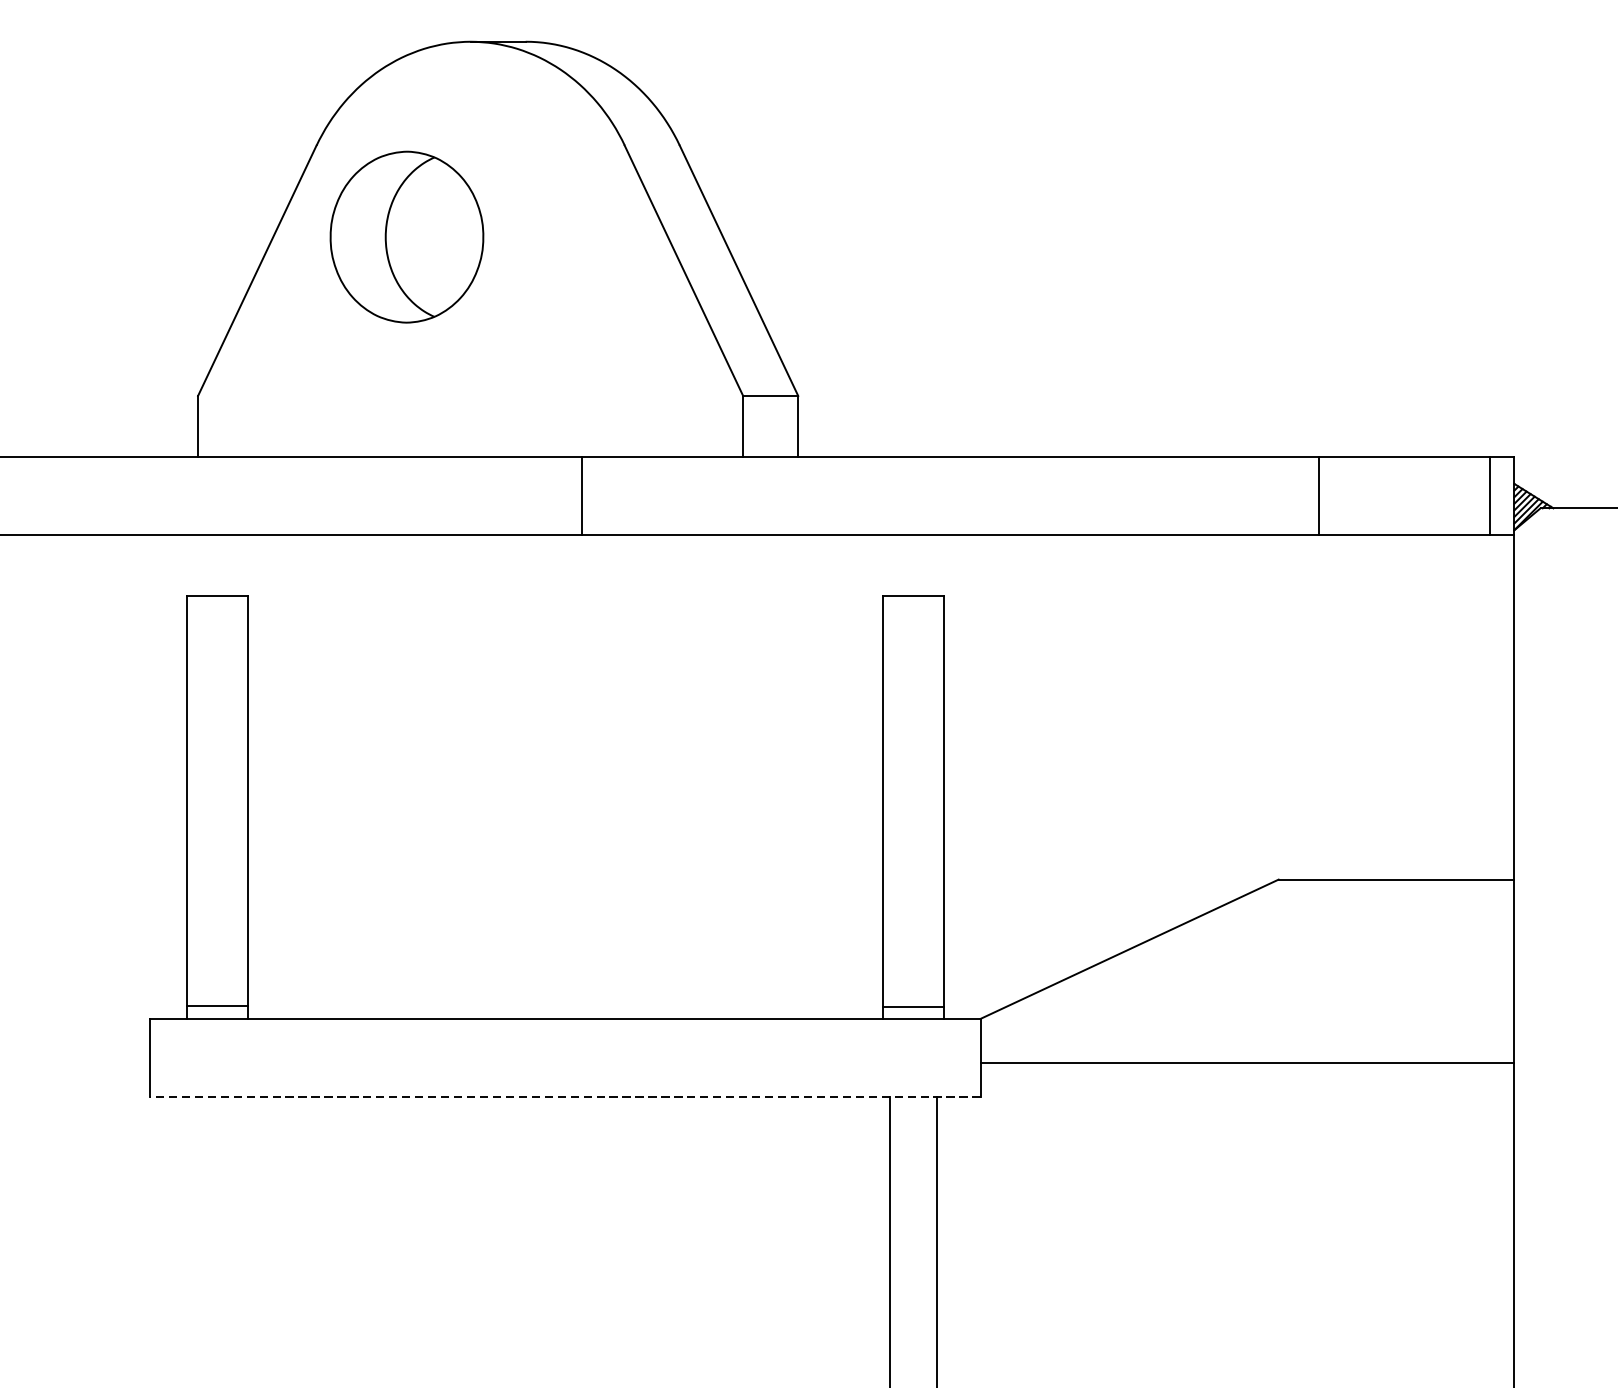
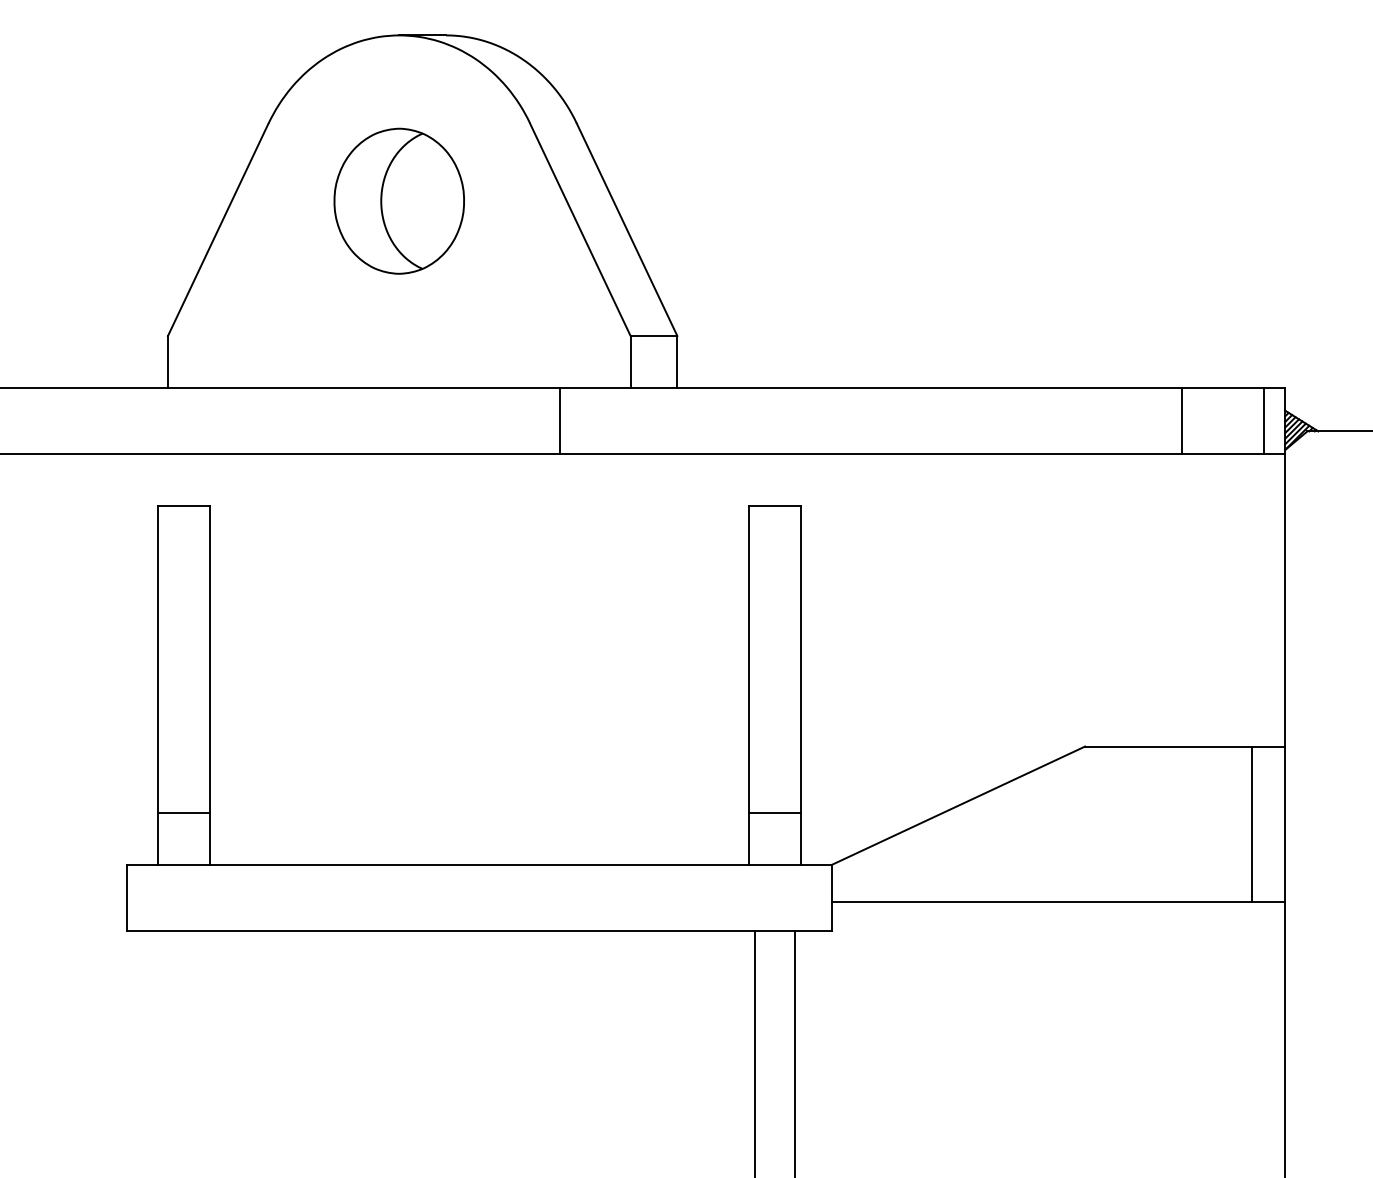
part: (406, 236) -> (398, 200), moved
line: (581, 495) -> (559, 420), moved
line: (1319, 495) -> (1181, 420), moved
line: (1474, 971) -> (1251, 824), added
line: (217, 1005) -> (184, 812), moved
line: (913, 1006) -> (775, 812), moved
line: (565, 1097) -> (479, 931), dashed -> solid

